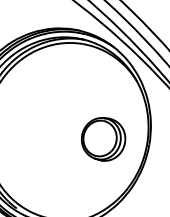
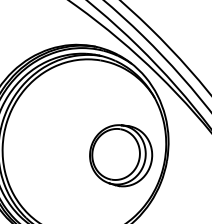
part: (103, 139) -> (121, 155), size x1.43

